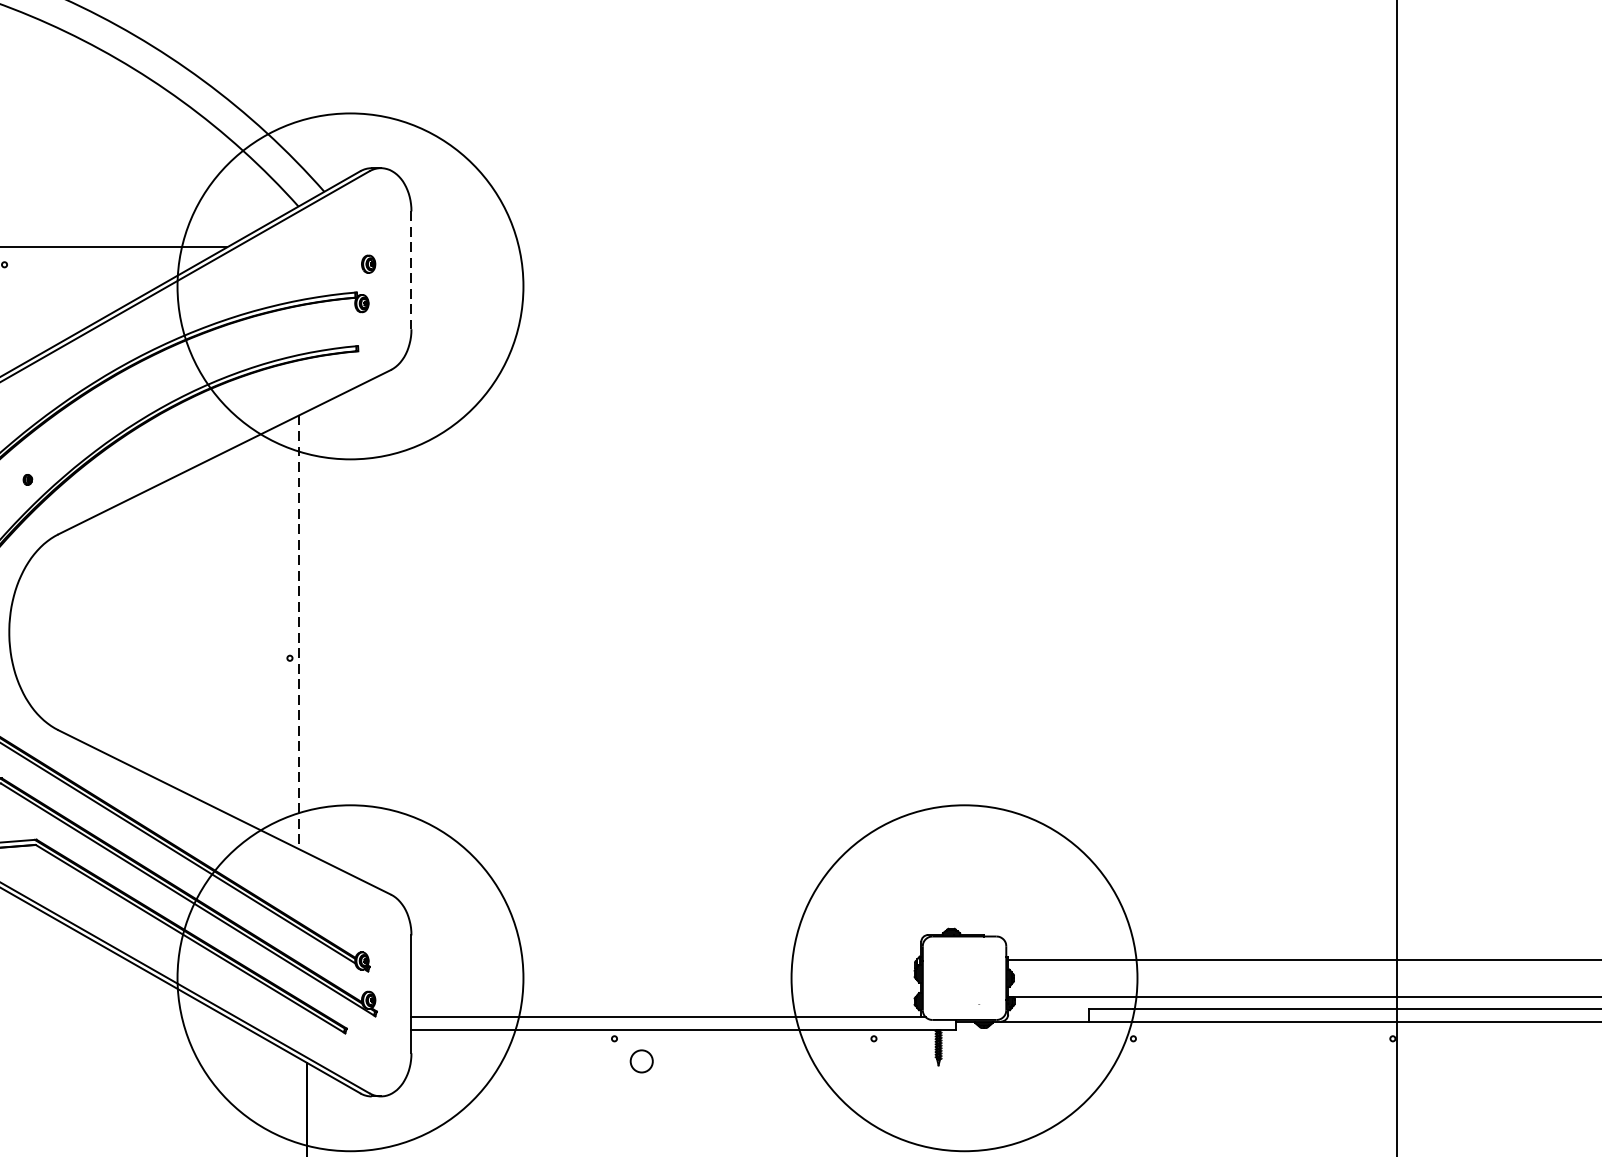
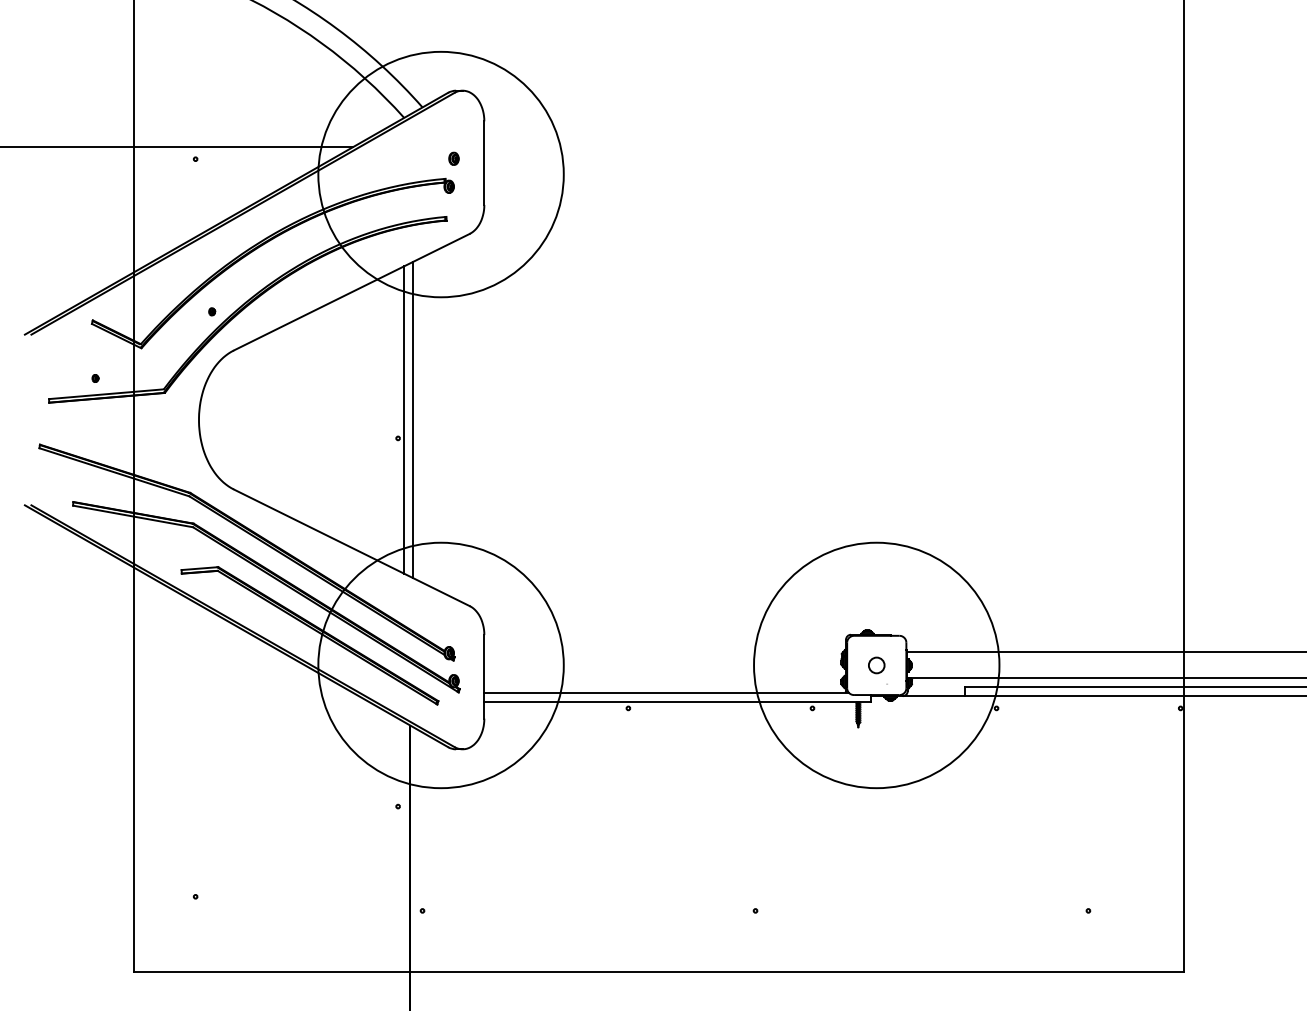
line: (411, 270) -> (484, 163), dashed -> solid
line: (298, 631) -> (404, 419), dashed -> solid
line: (311, 631) -> (413, 419), added
circle: (641, 1061) -> (876, 665), moved

